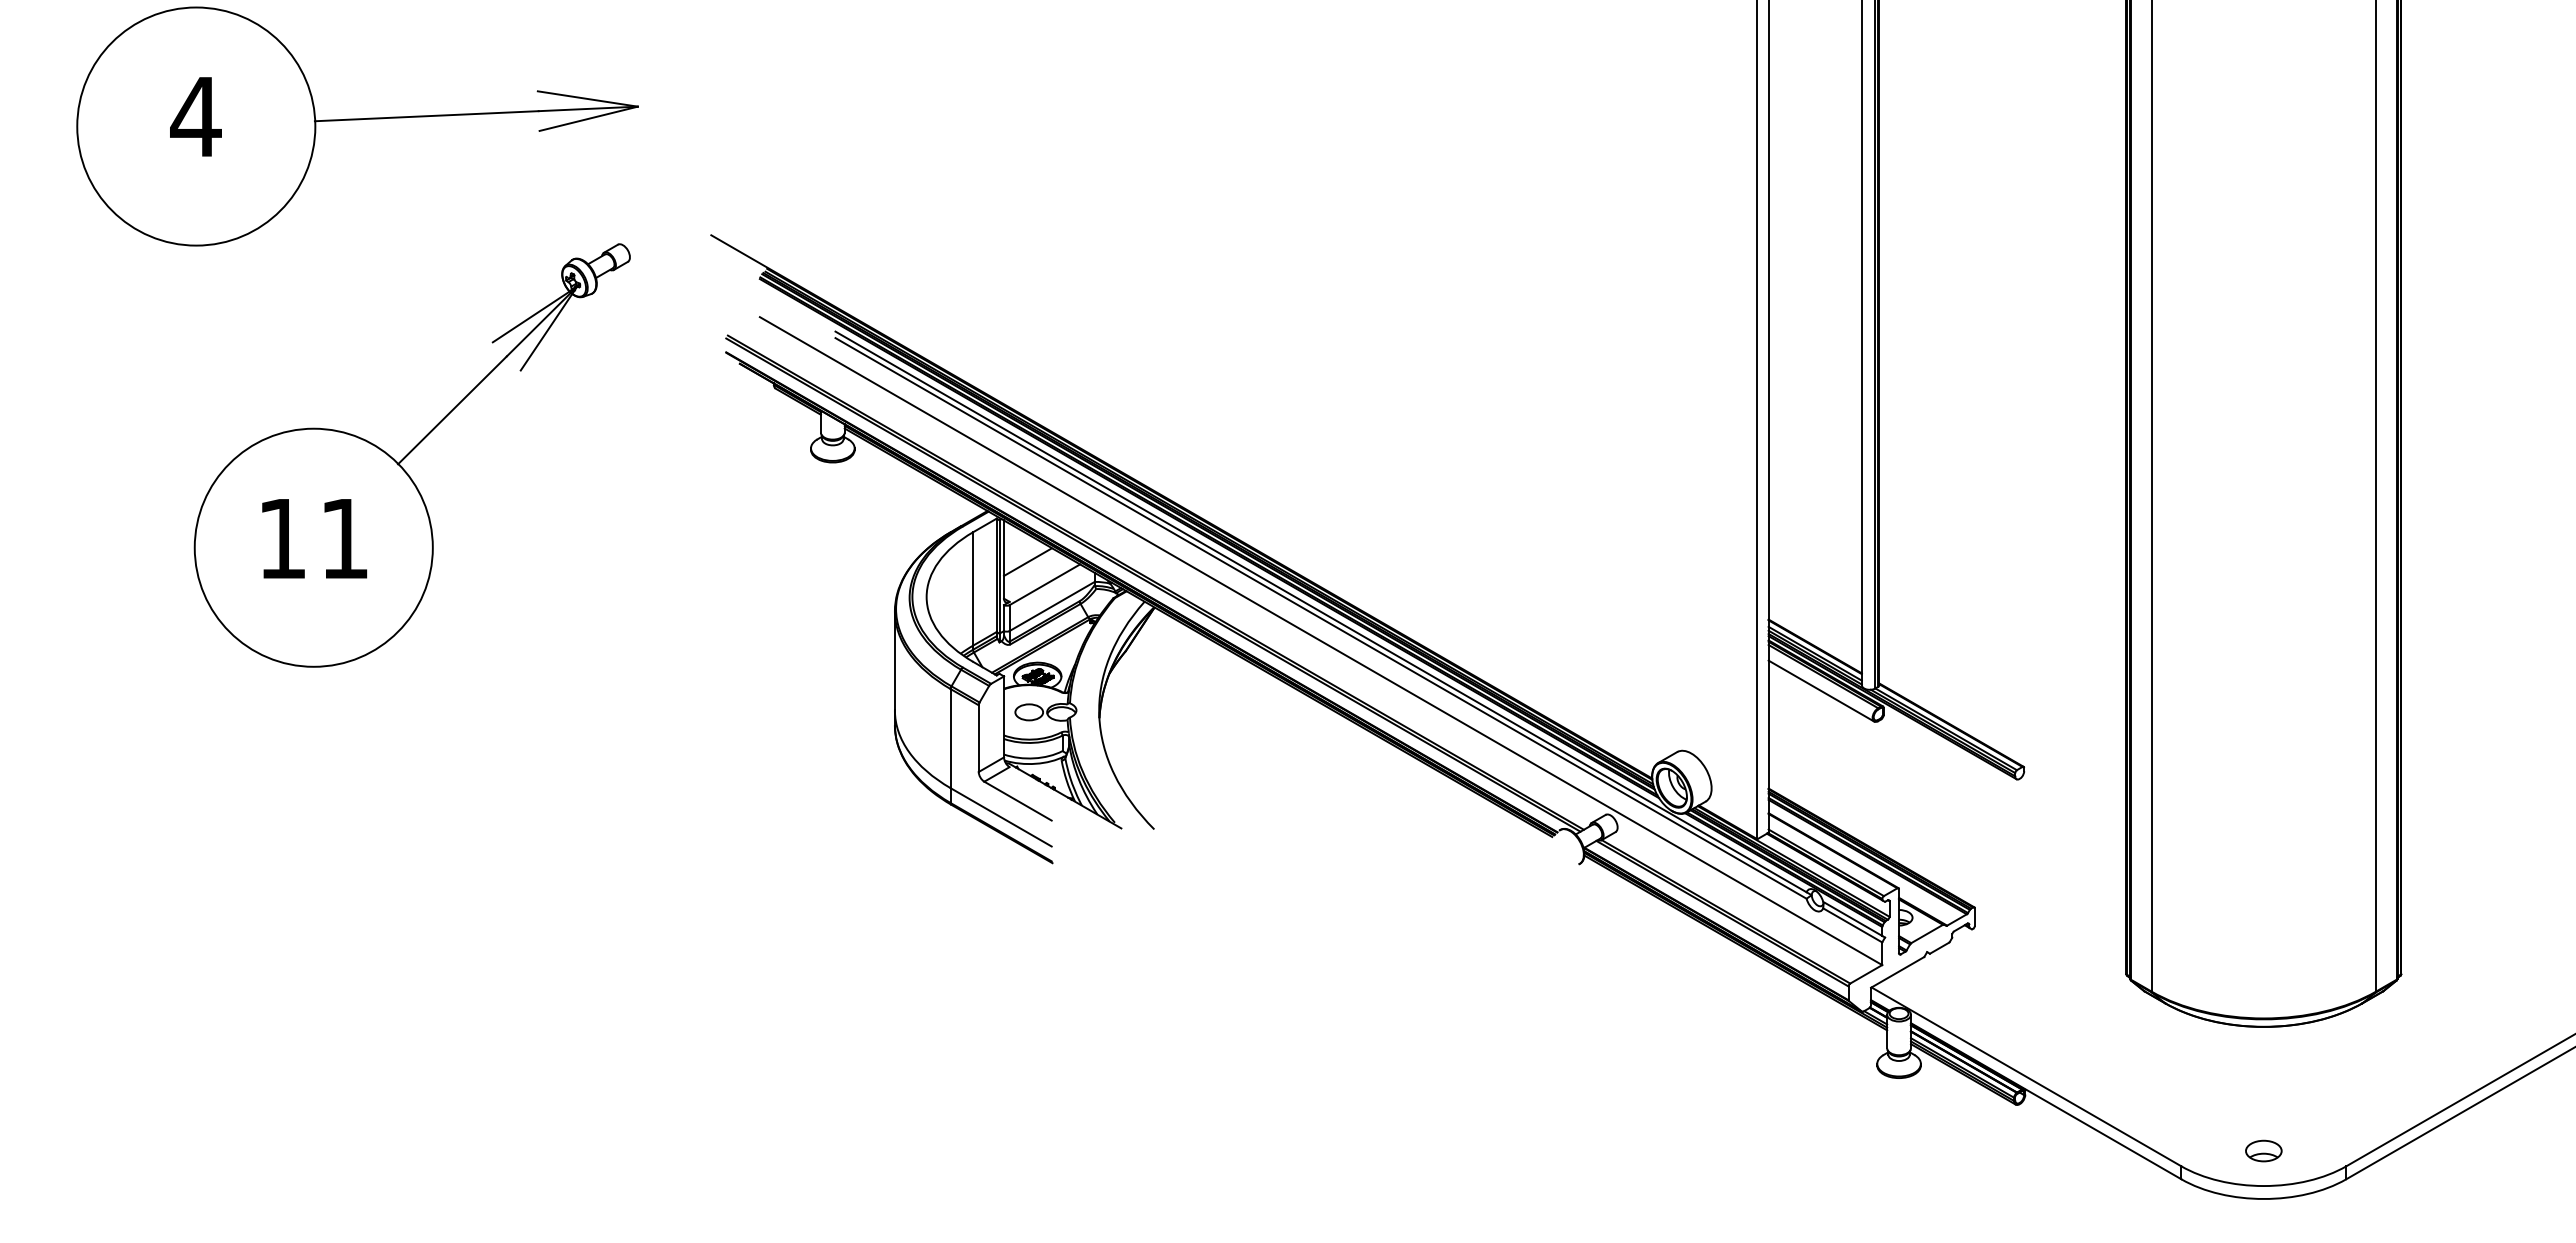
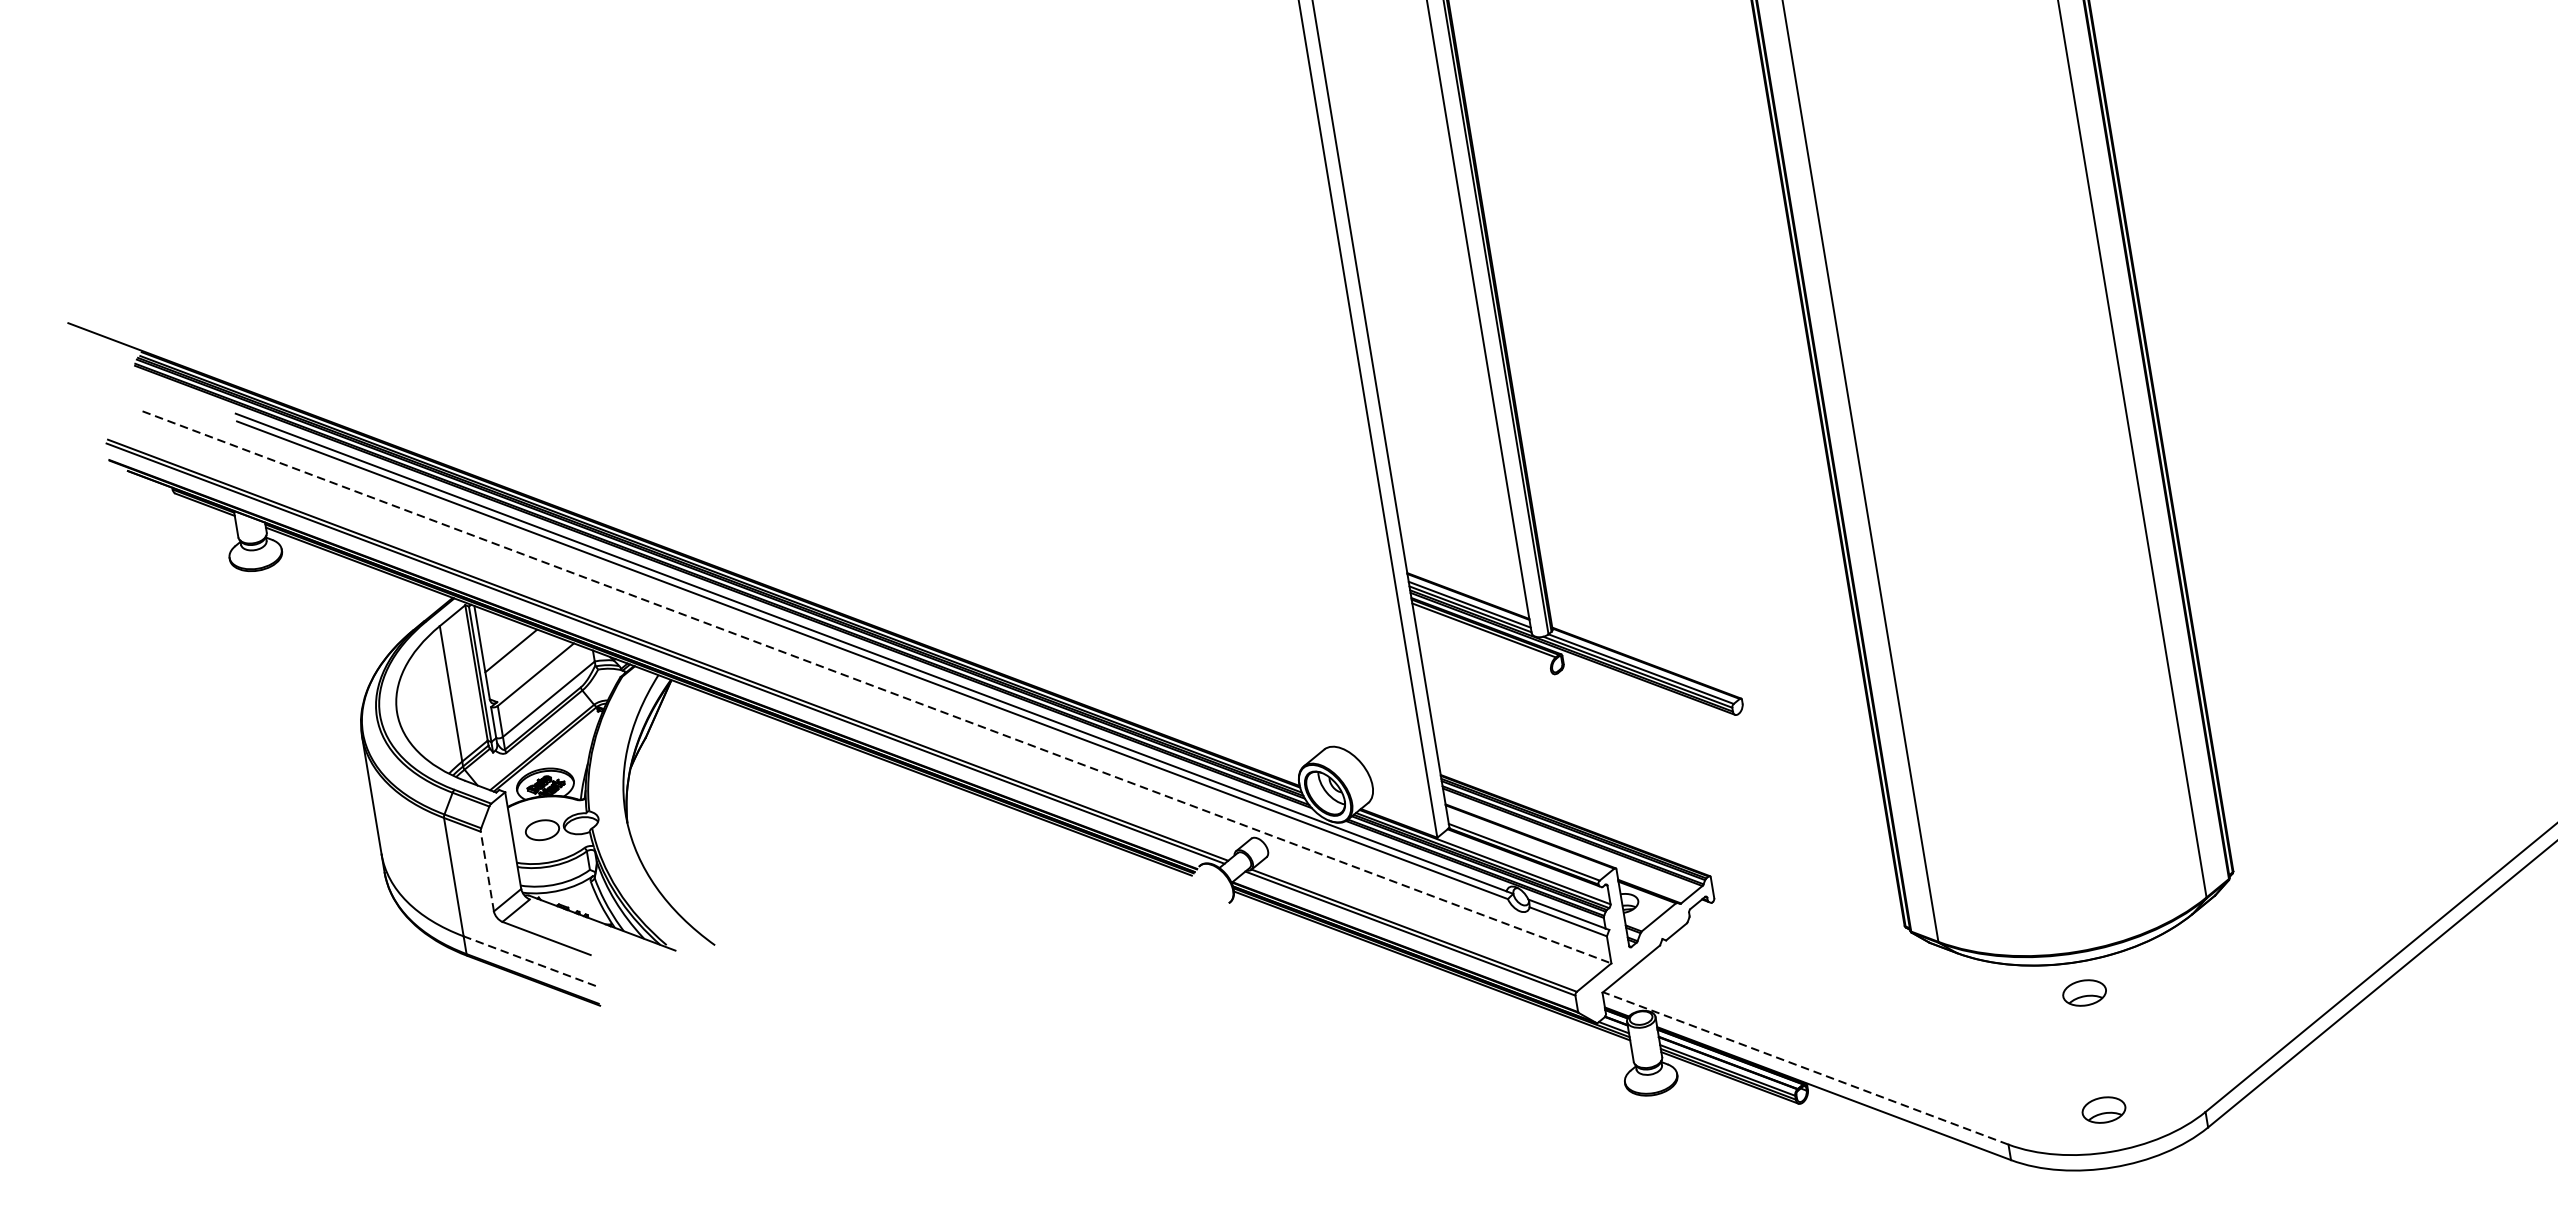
line: (1321, 641) -> (877, 687), solid -> dashed
line: (1821, 690) -> (1484, 647), removed
line: (978, 738) -> (487, 871), solid -> dashed
line: (1000, 817) -> (528, 961), solid -> dashed
part: (2263, 1052) -> (2084, 992), added
line: (2026, 1076) -> (1805, 1067), solid -> dashed

